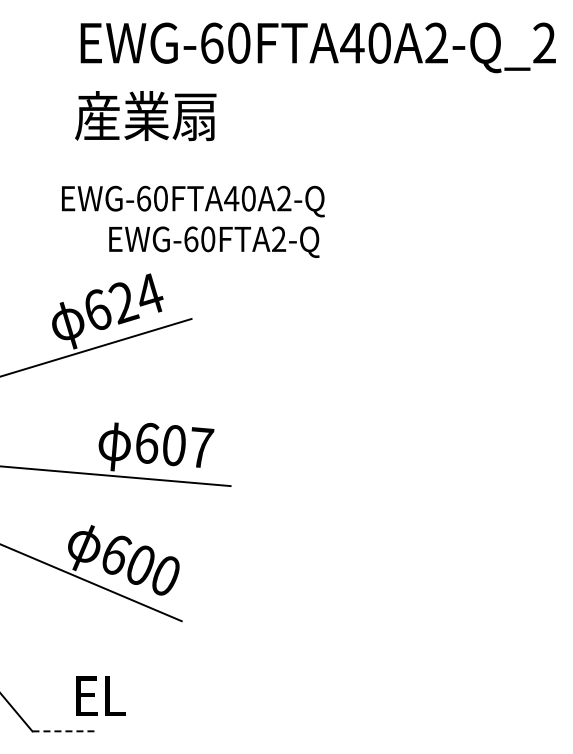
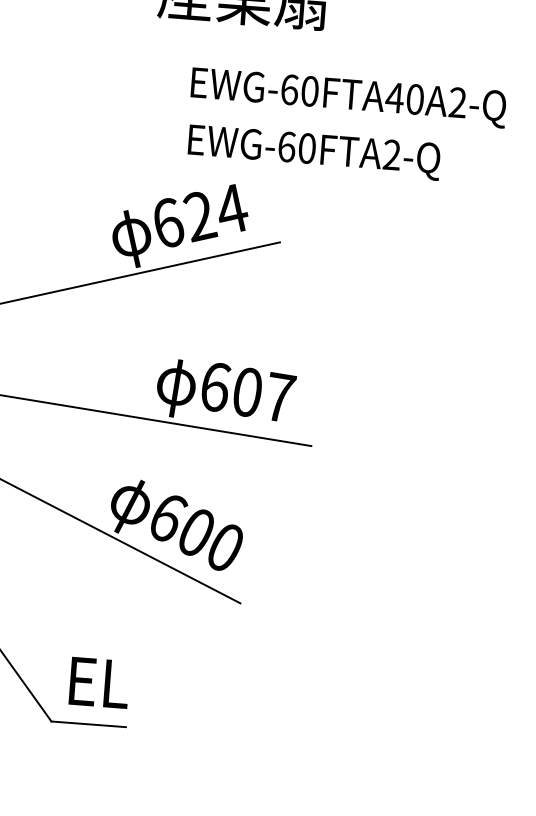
text: (193, 201) -> (348, 97), moved
text: (100, 695) -> (99, 681), moved
line: (64, 731) -> (89, 724), dashed -> solid

